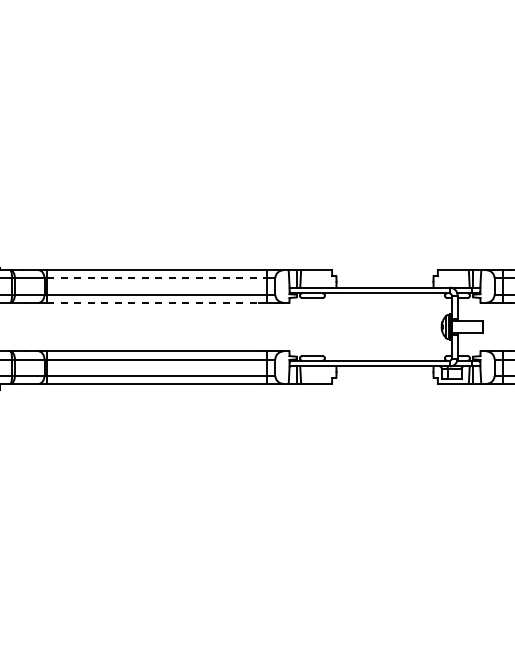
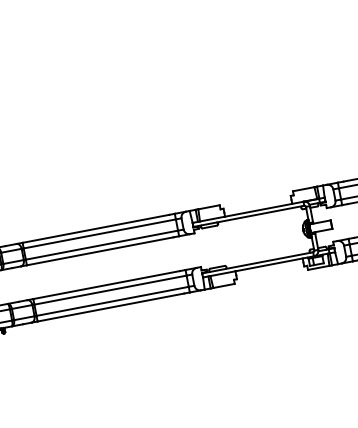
line: (157, 278) -> (99, 234), dashed -> solid
line: (153, 302) -> (100, 251), dashed -> solid

